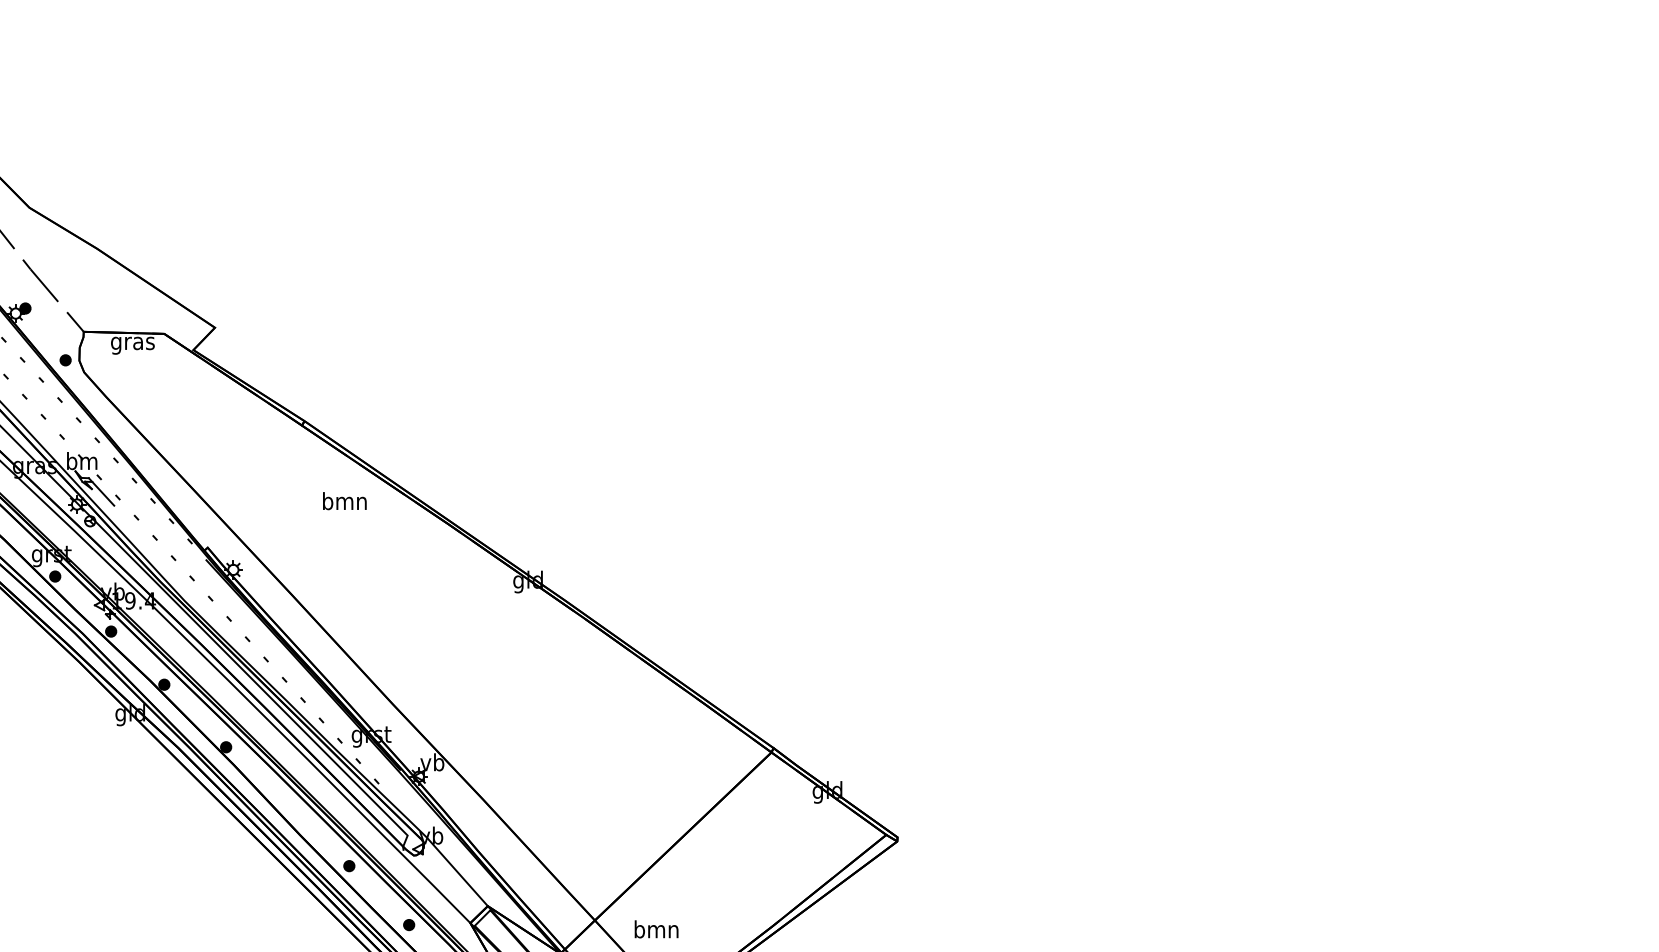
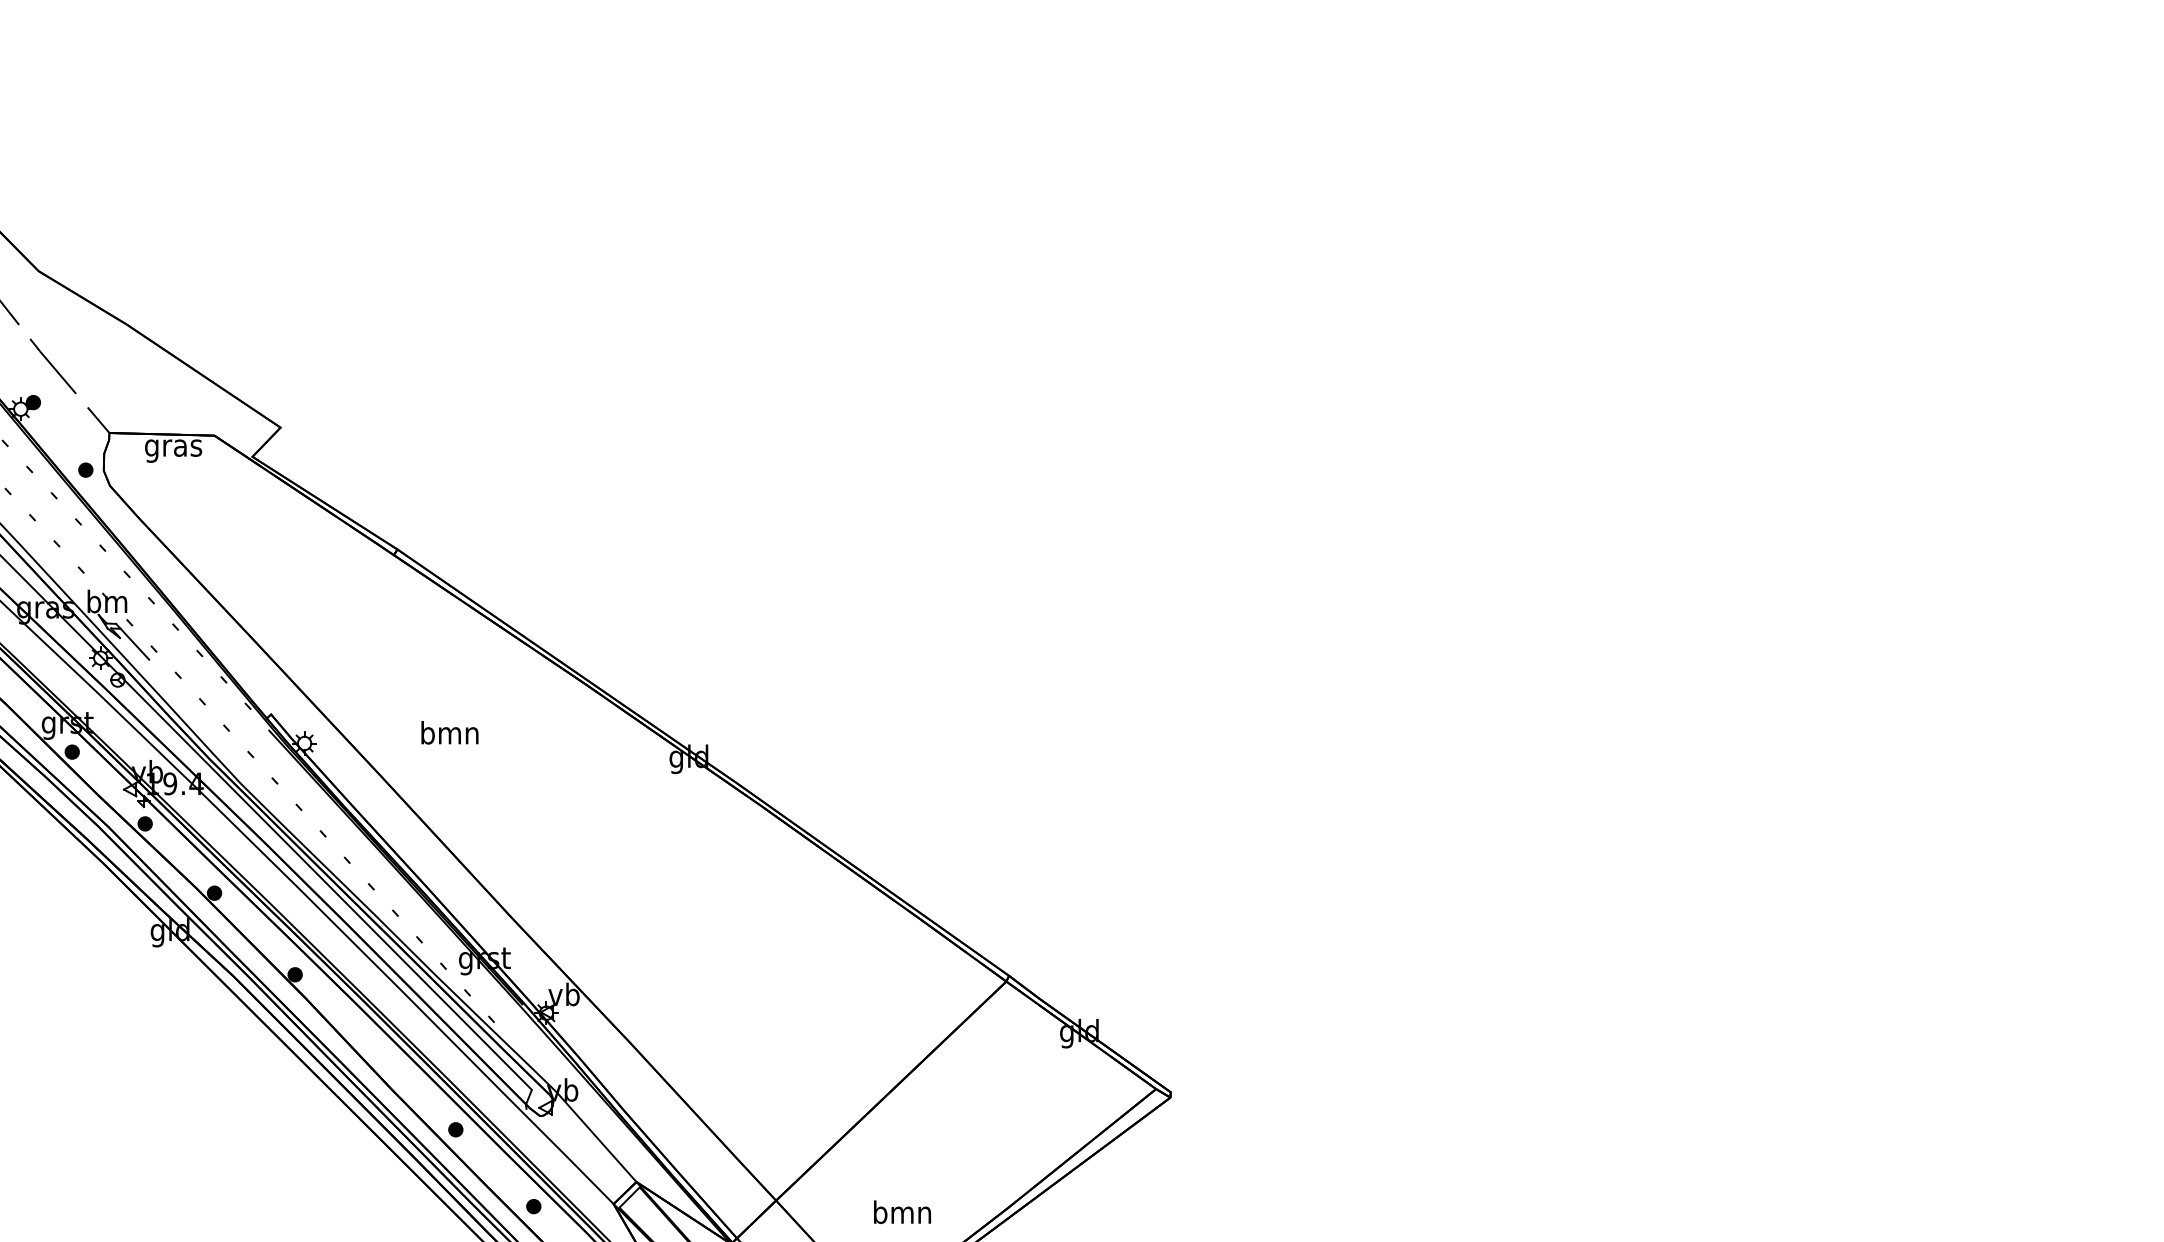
text: (344, 500) -> (449, 732), moved
text: (656, 929) -> (902, 1212), moved

